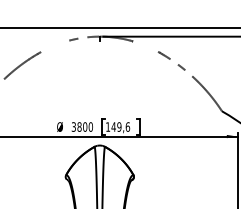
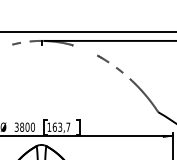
text: (120, 126) -> (61, 126), 149,6 -> 163,7

